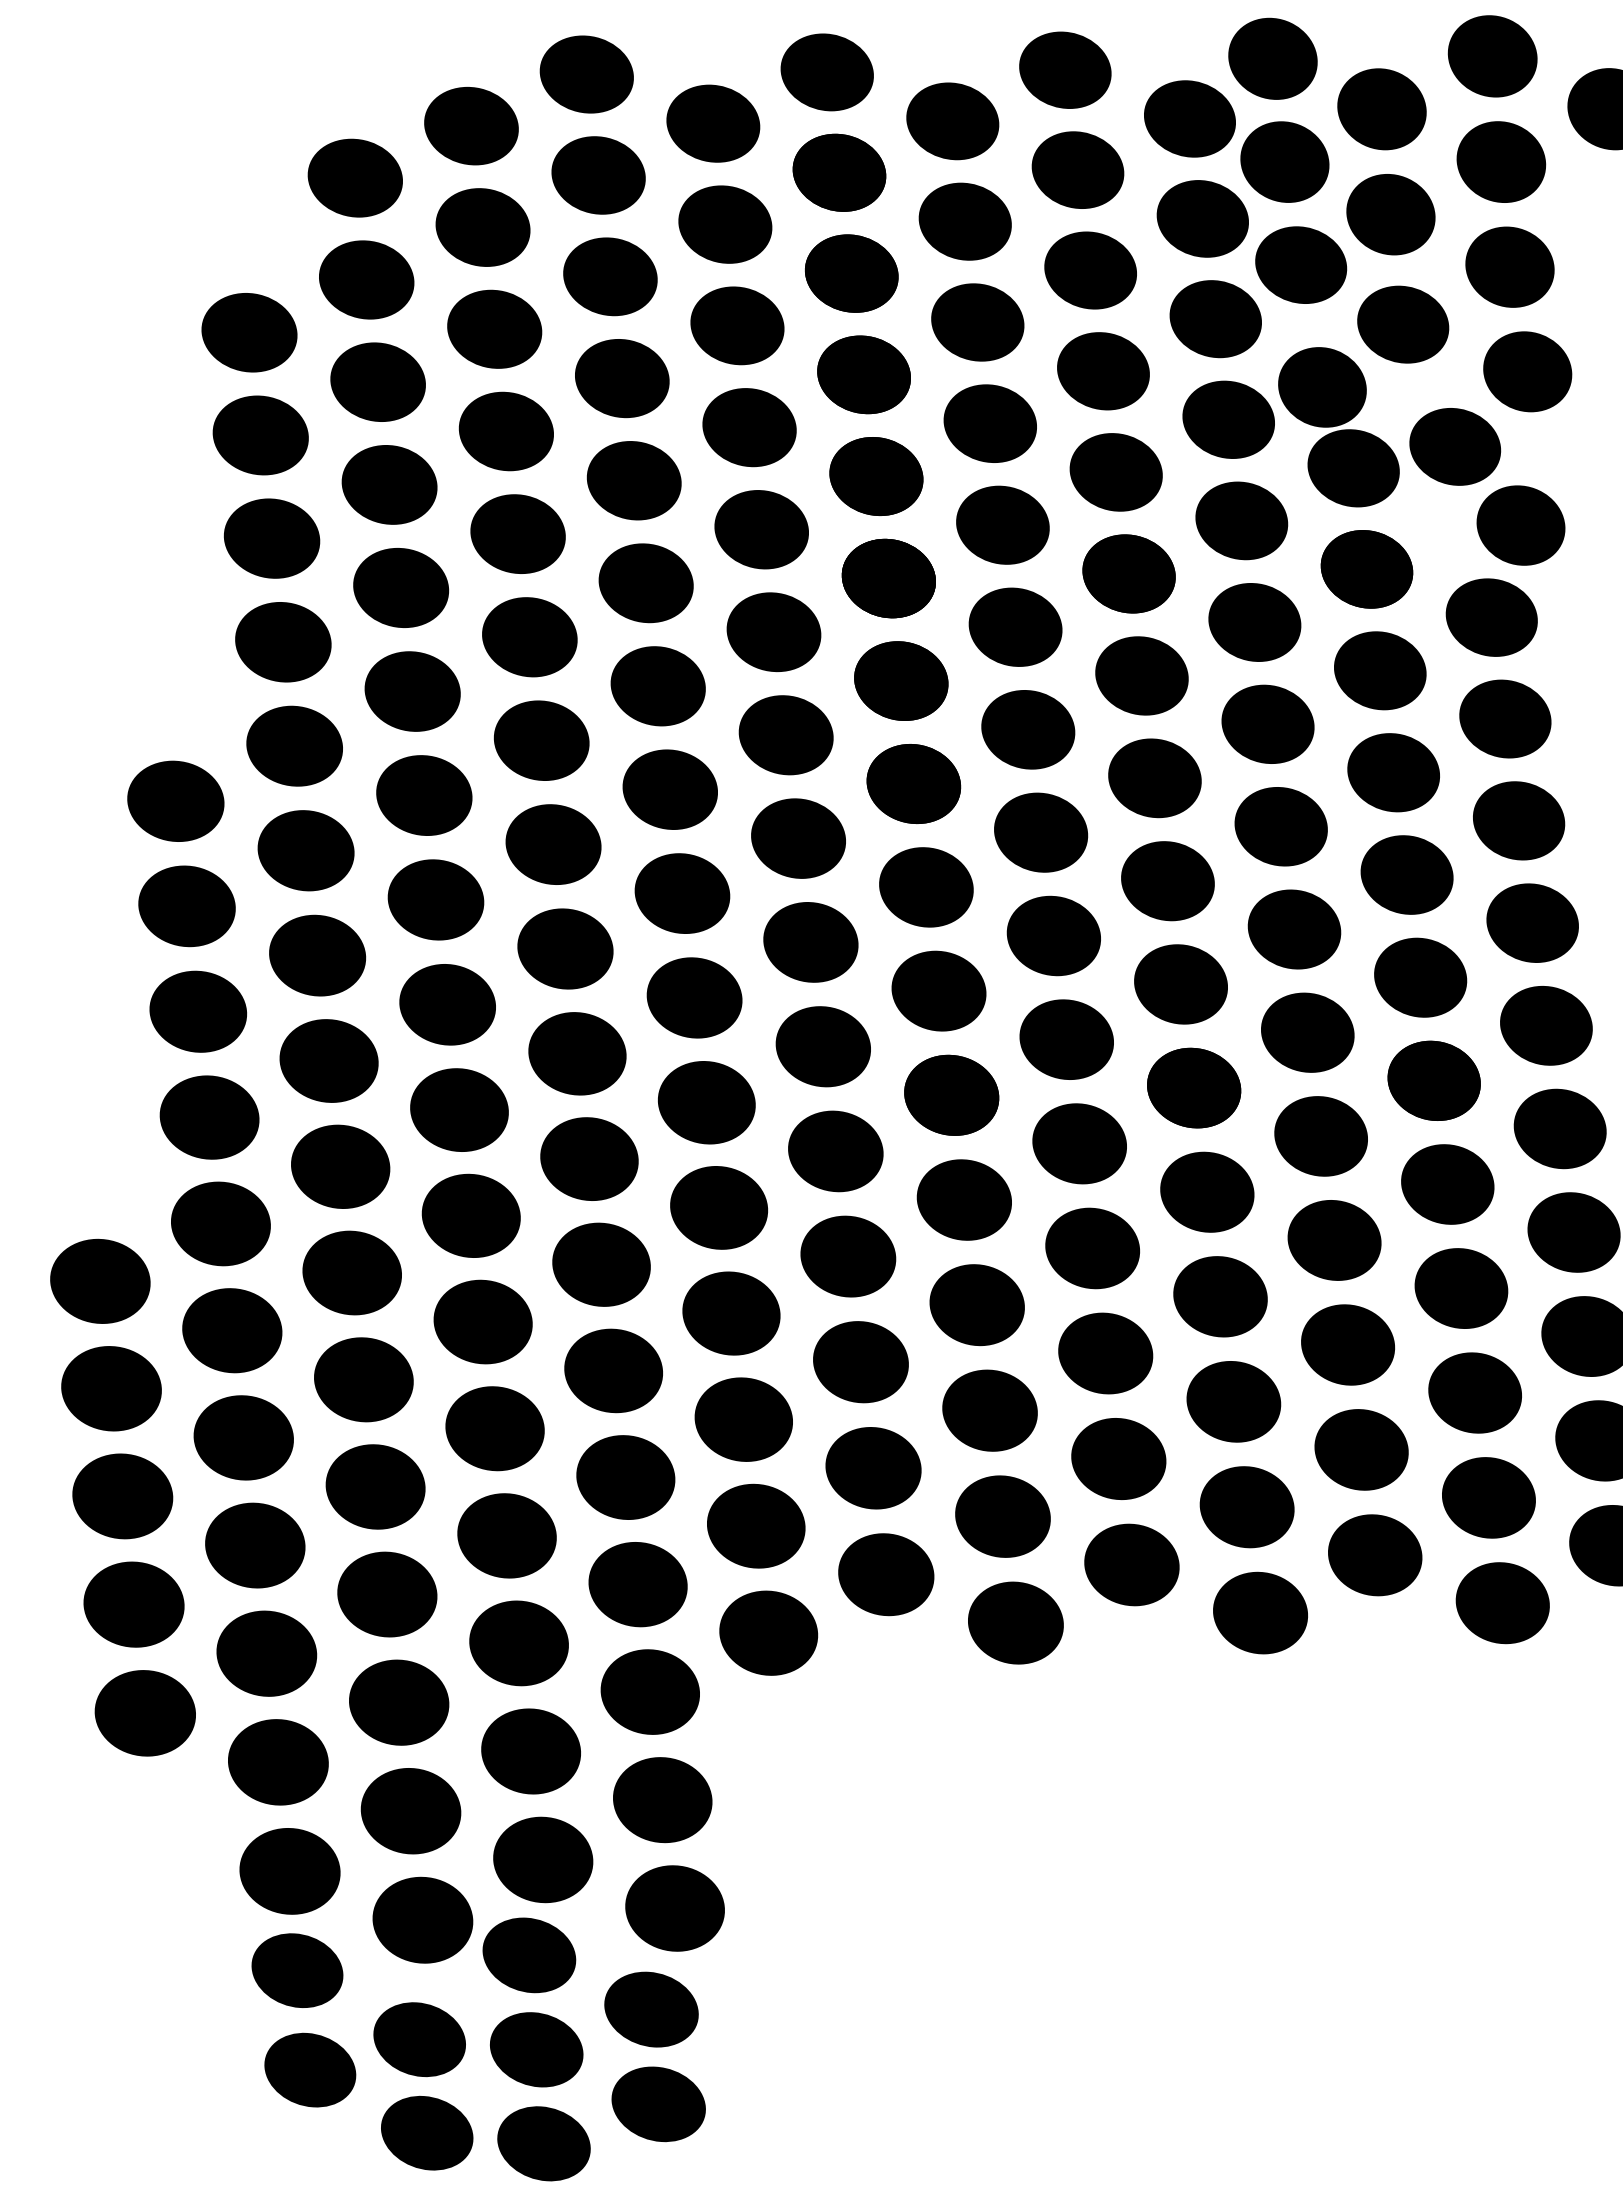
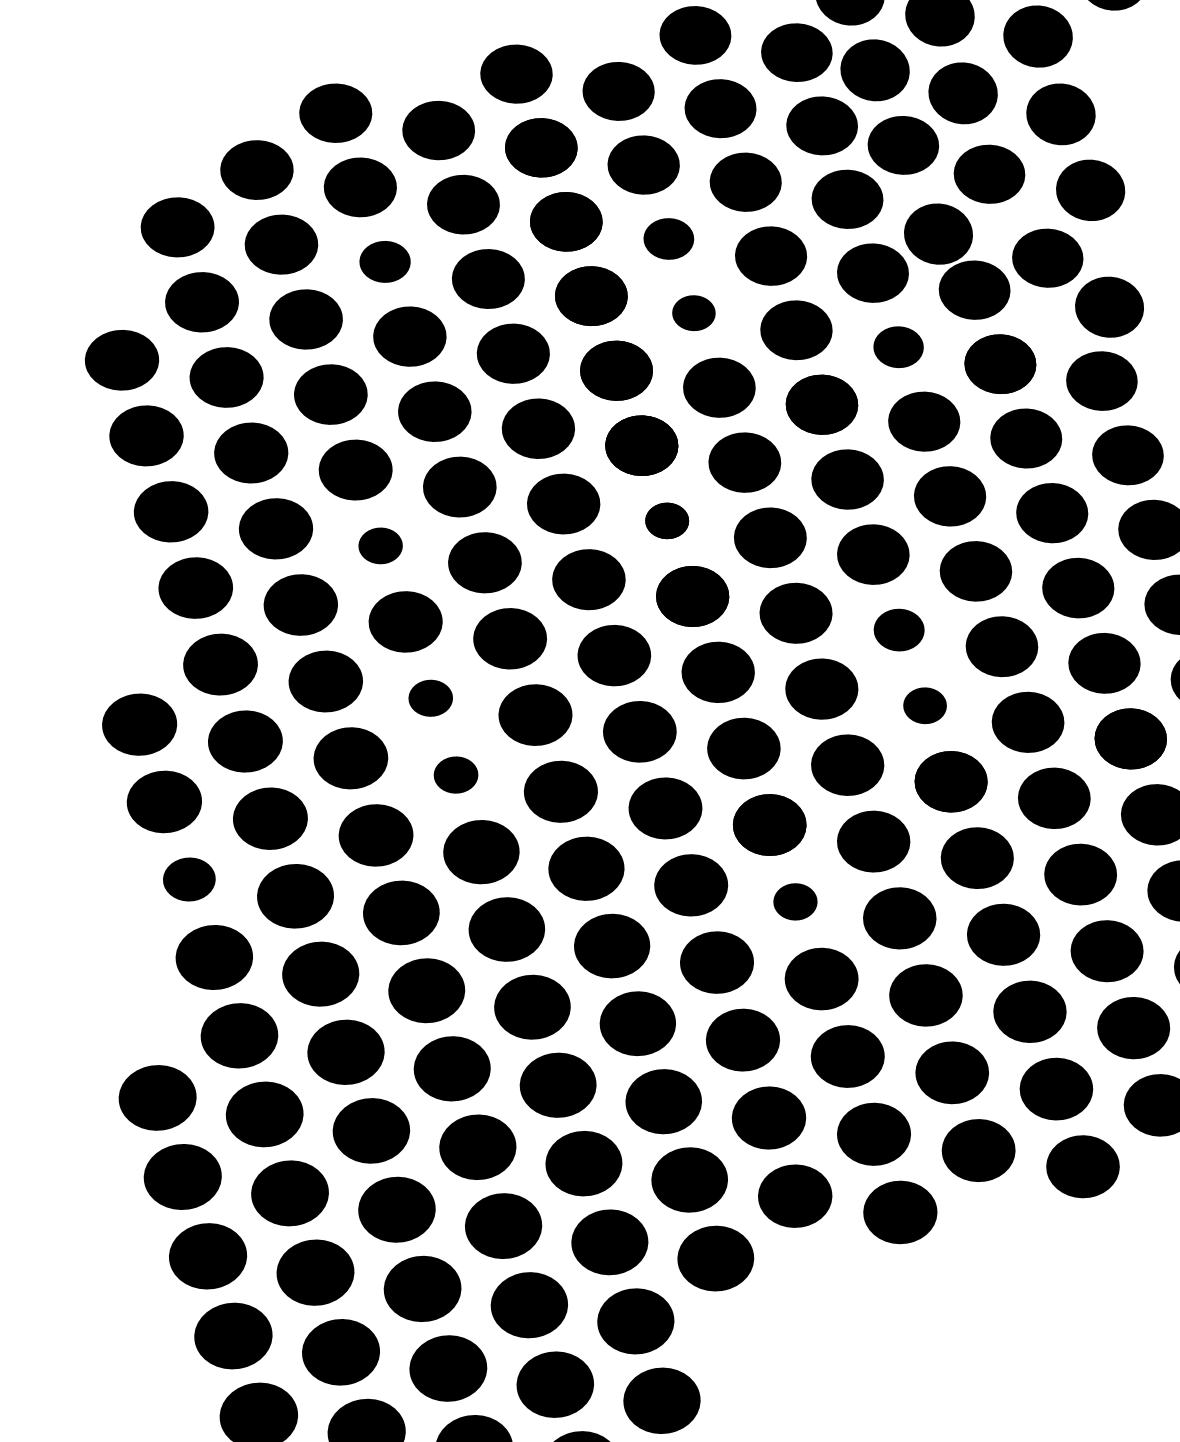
part: (610, 276) -> (385, 261), size x0.7
part: (977, 322) -> (668, 239), size x0.7
part: (989, 423) -> (693, 313), size x0.6
part: (1241, 520) -> (898, 346), size x0.7
part: (529, 637) -> (380, 546), size x0.6
part: (901, 680) -> (667, 520), size x0.6
part: (553, 844) -> (430, 698), size x0.6
part: (1167, 881) -> (898, 630), size x0.7
part: (565, 948) -> (455, 774), size x0.6
part: (1180, 984) -> (924, 705), size x0.6
part: (198, 1011) -> (189, 879), size x0.7
part: (963, 1199) -> (794, 901), size x0.6

